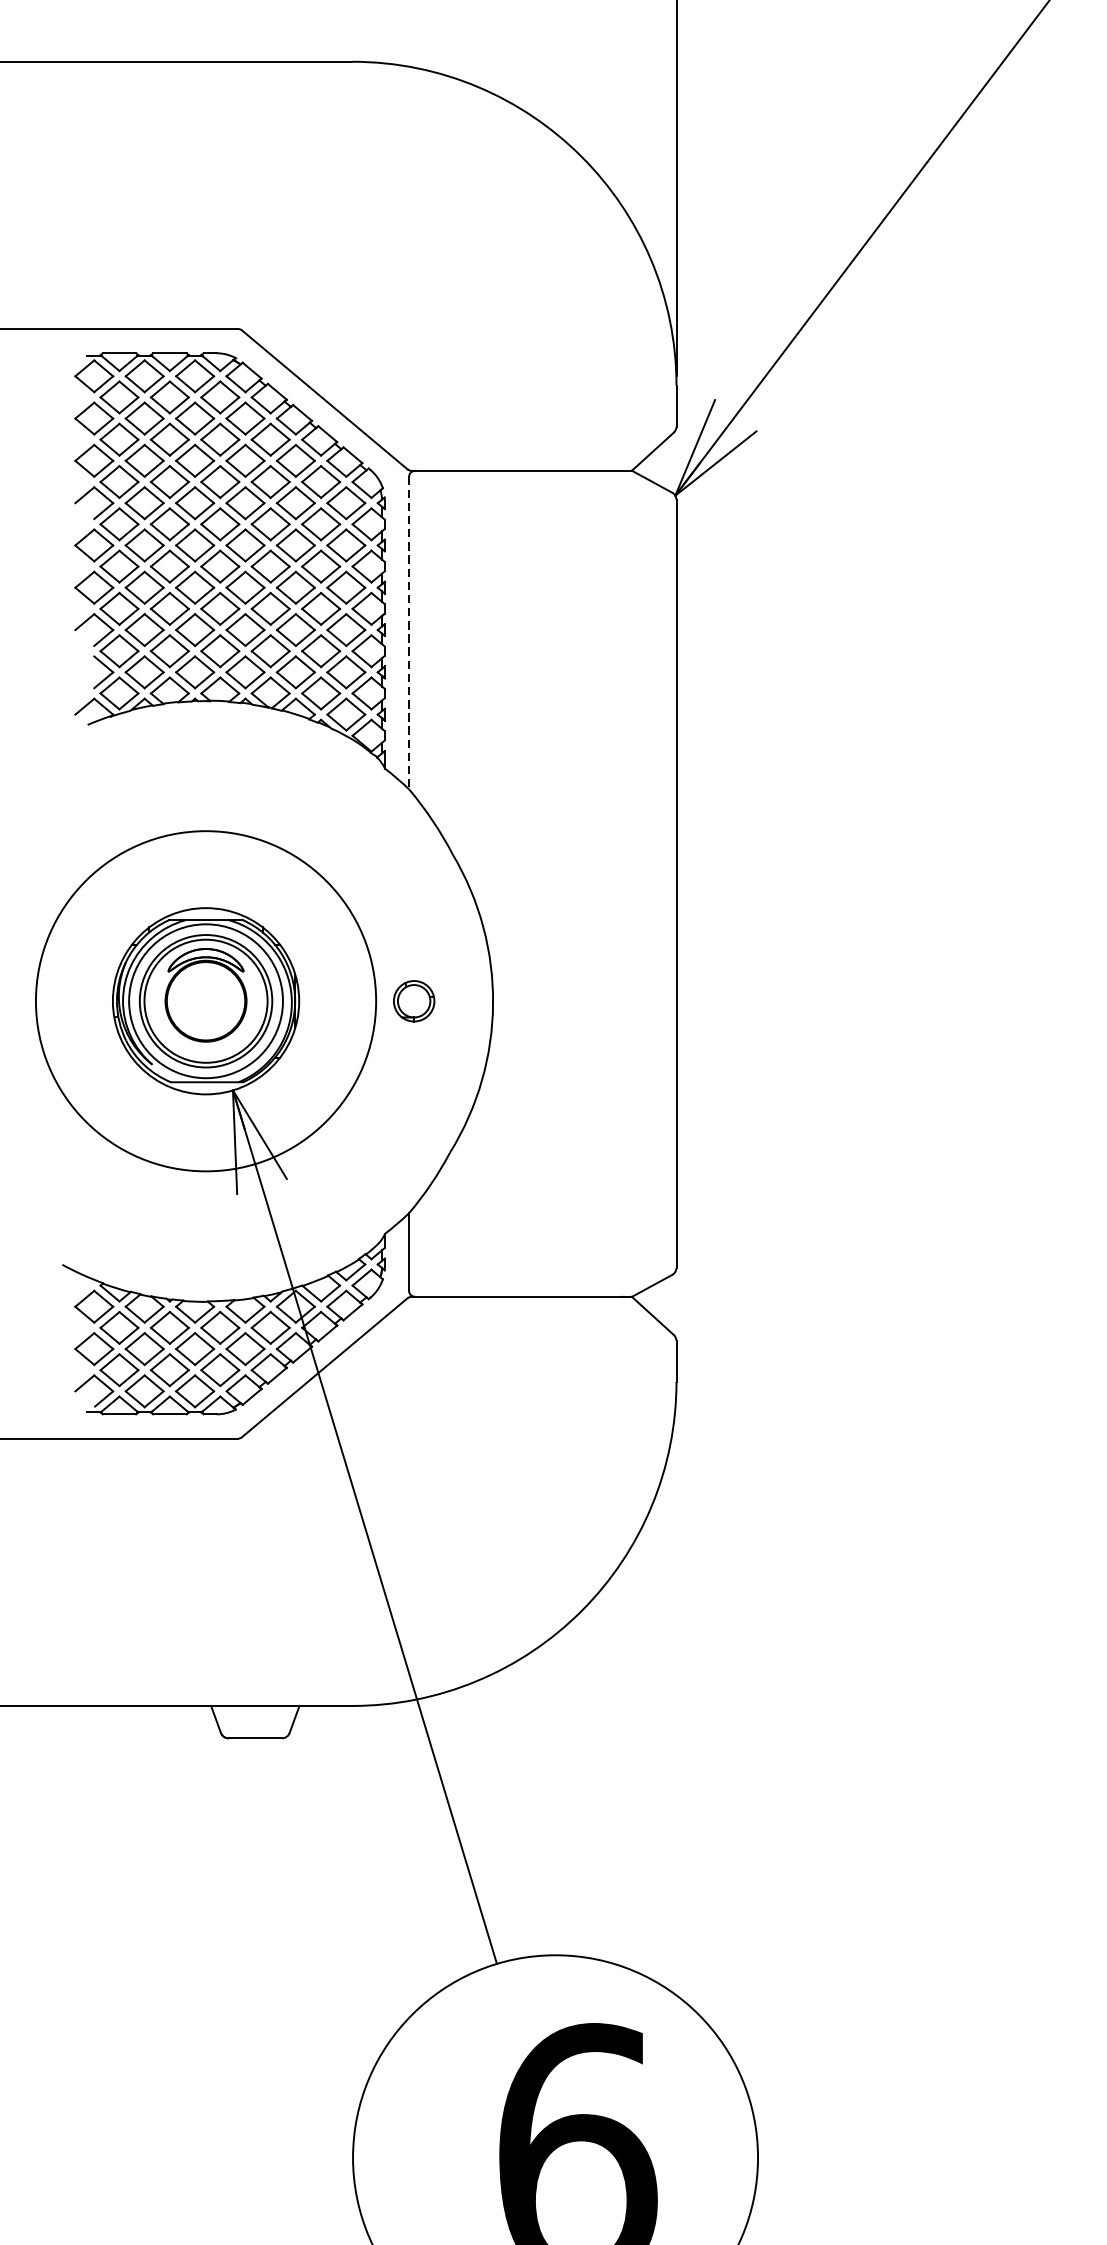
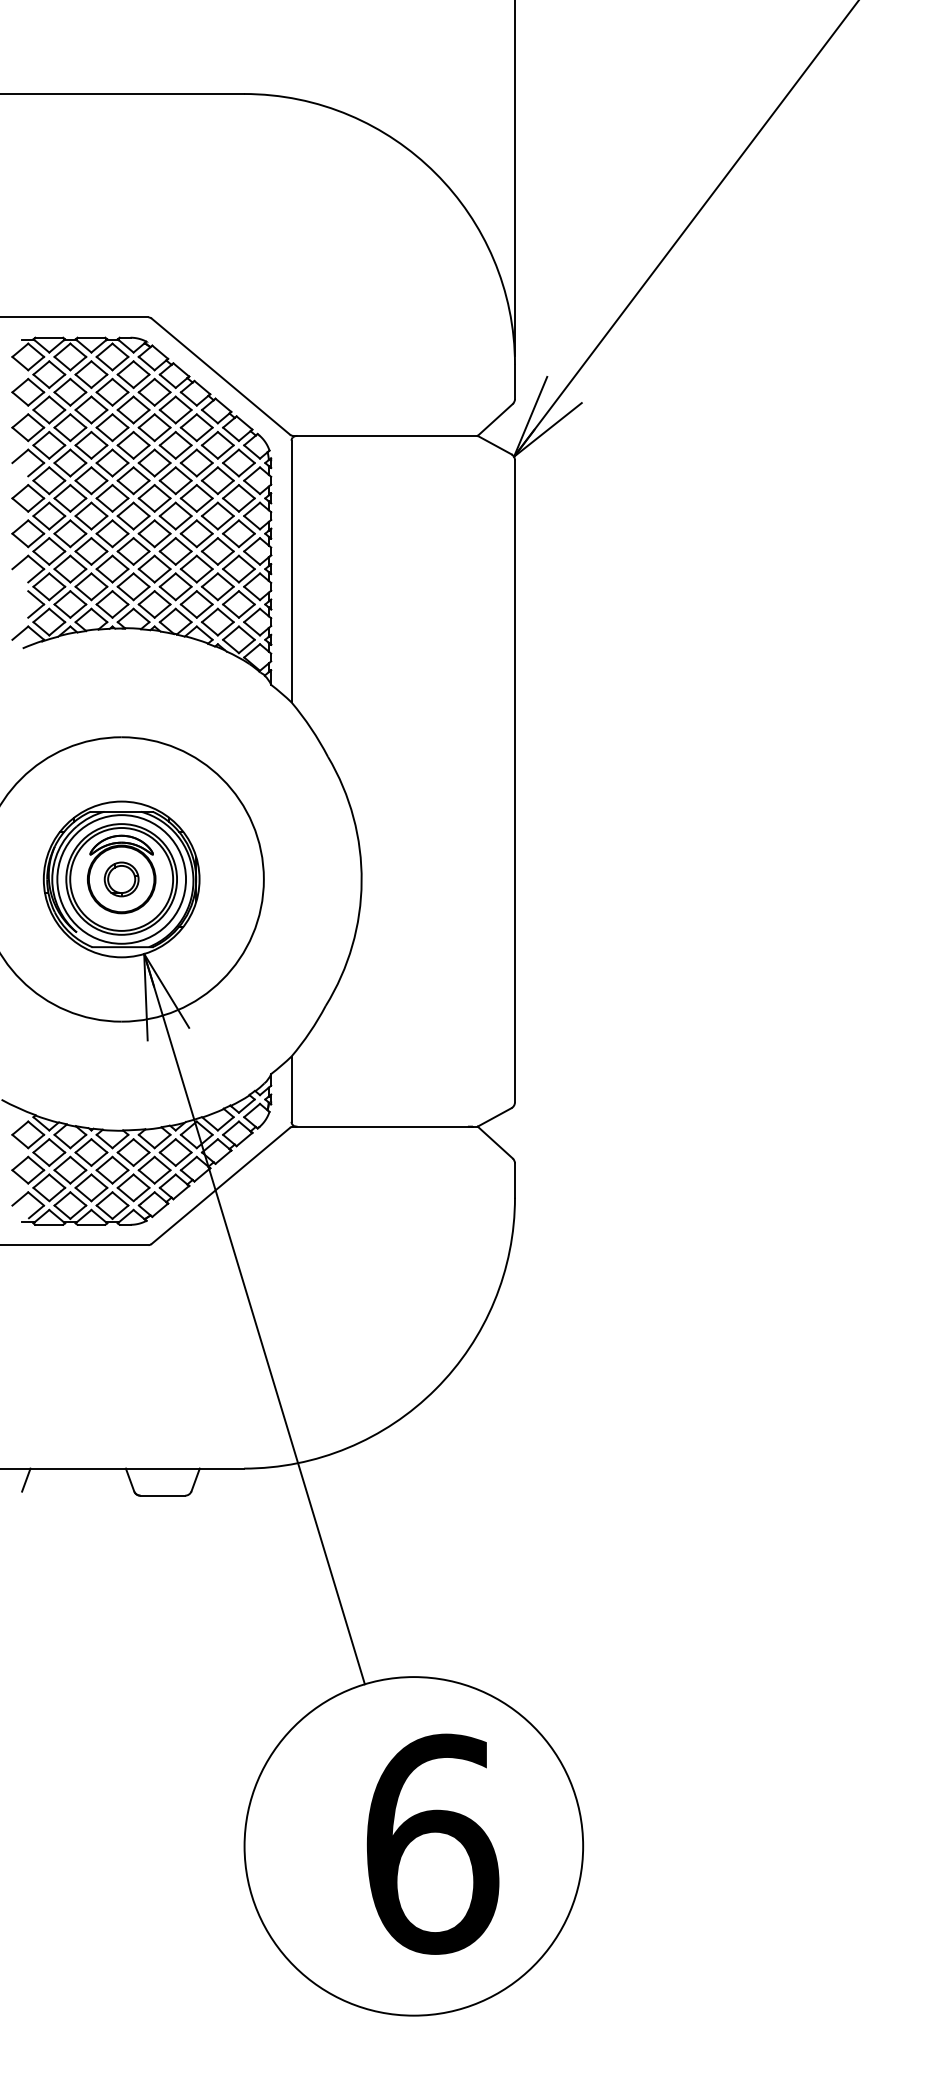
line: (409, 632) -> (291, 571), dashed -> solid
part: (413, 1001) -> (121, 879), moved
line: (92, 1718) -> (26, 1479), added

